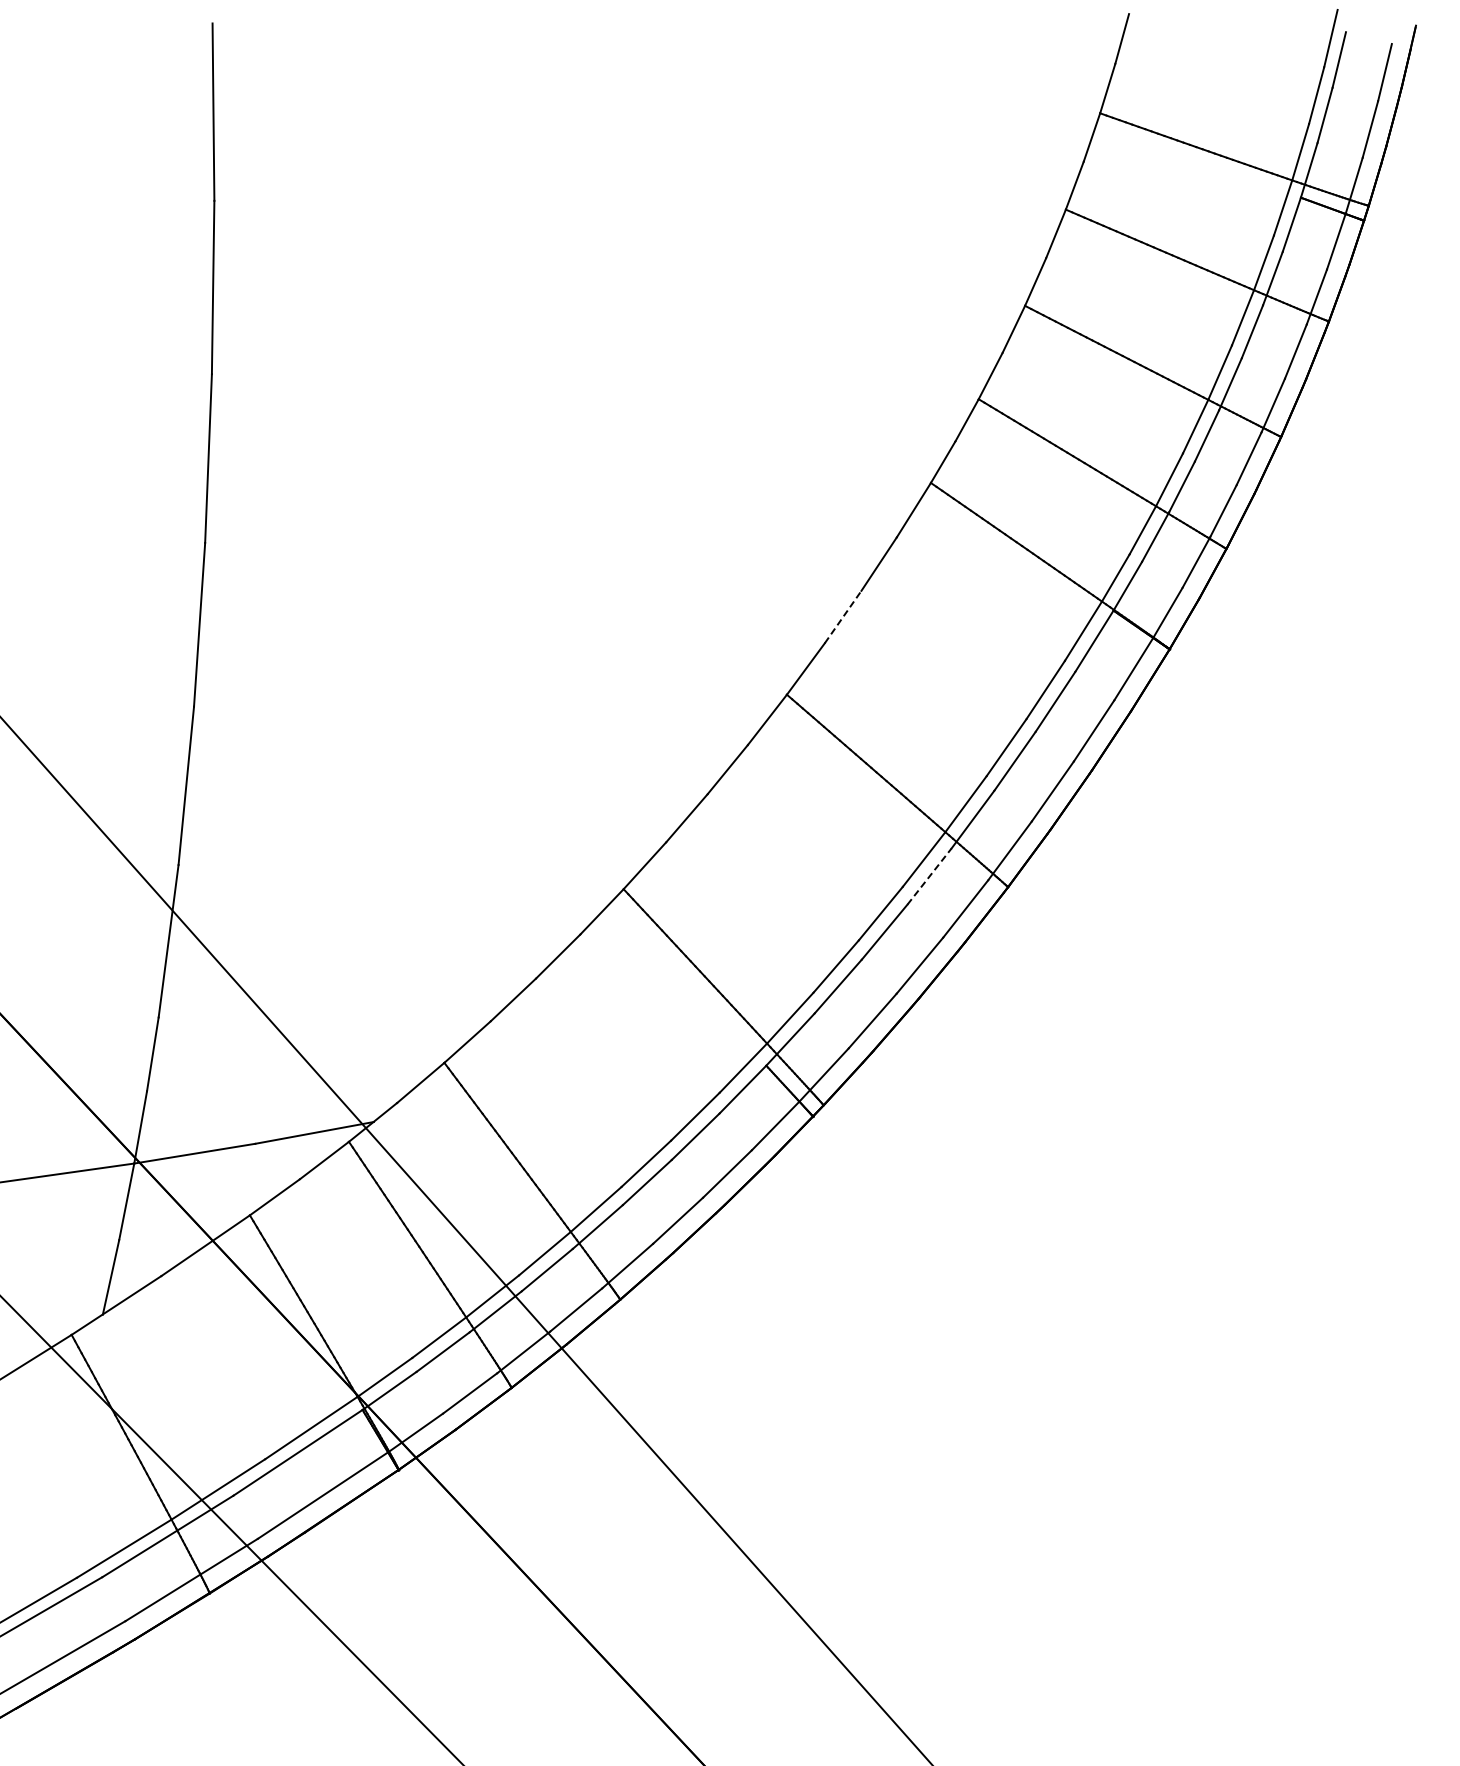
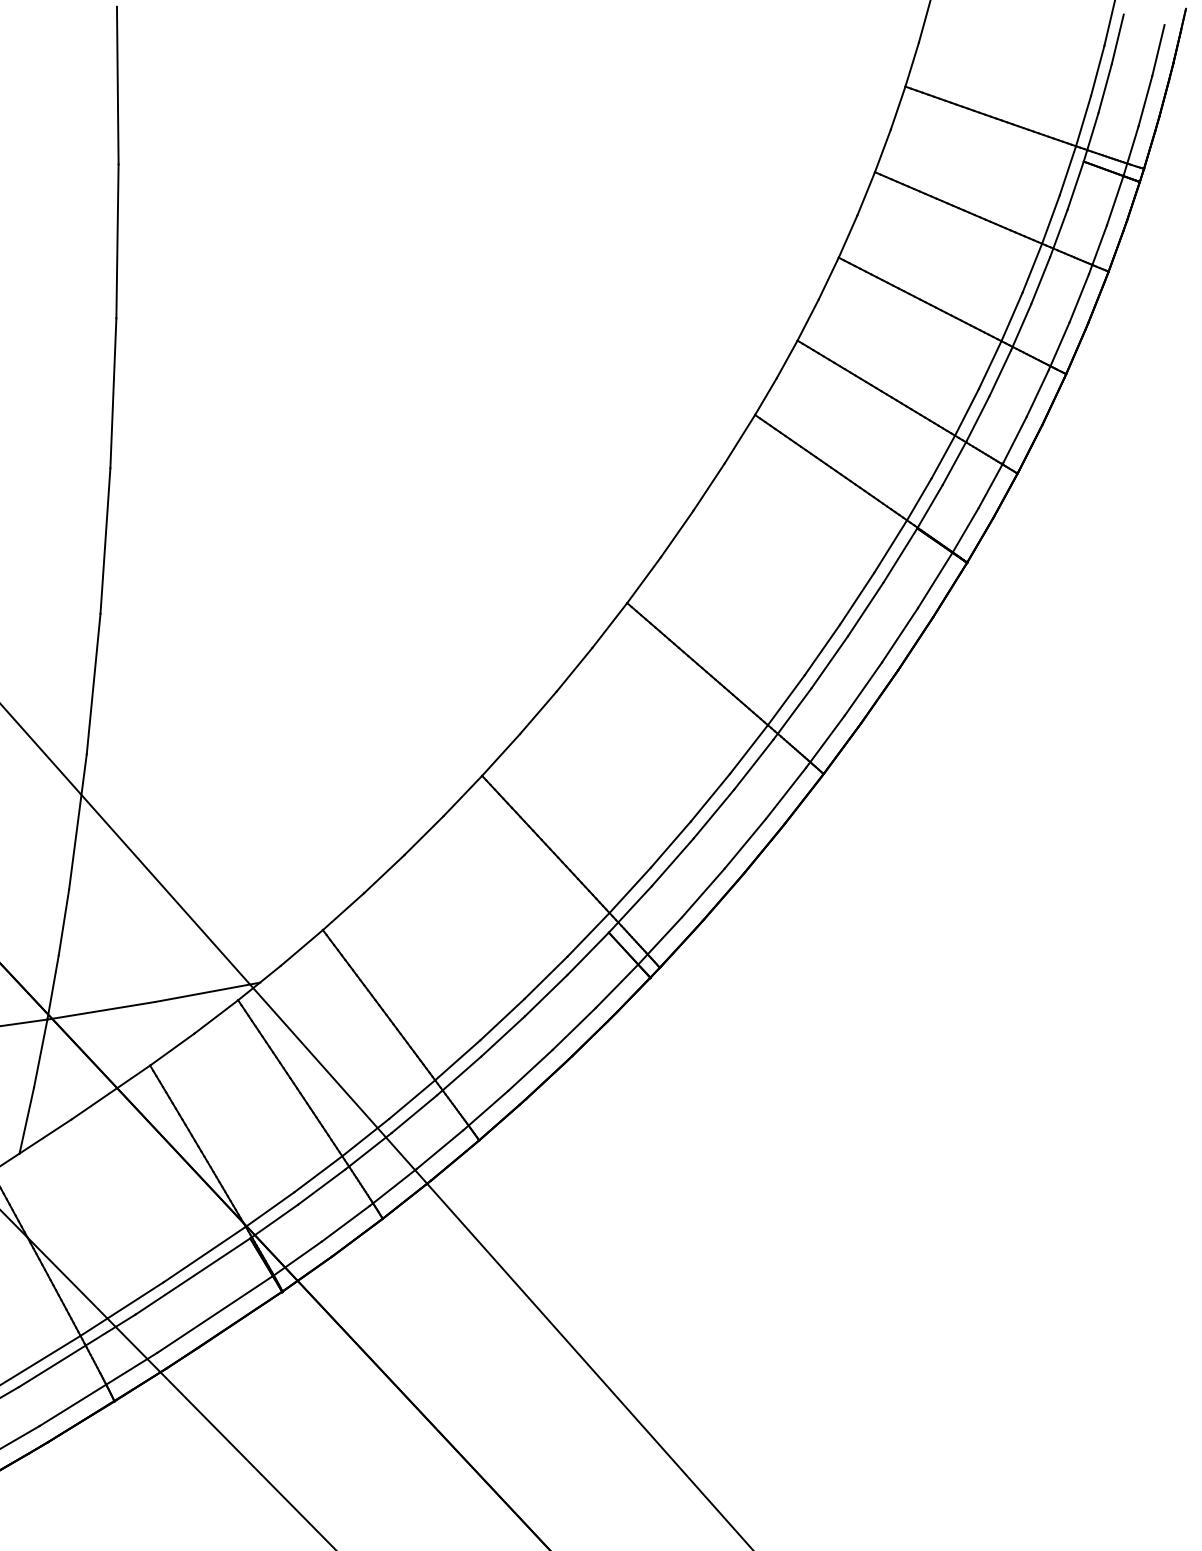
line: (843, 617) -> (677, 534), dashed -> solid
line: (929, 876) -> (753, 764), dashed -> solid

